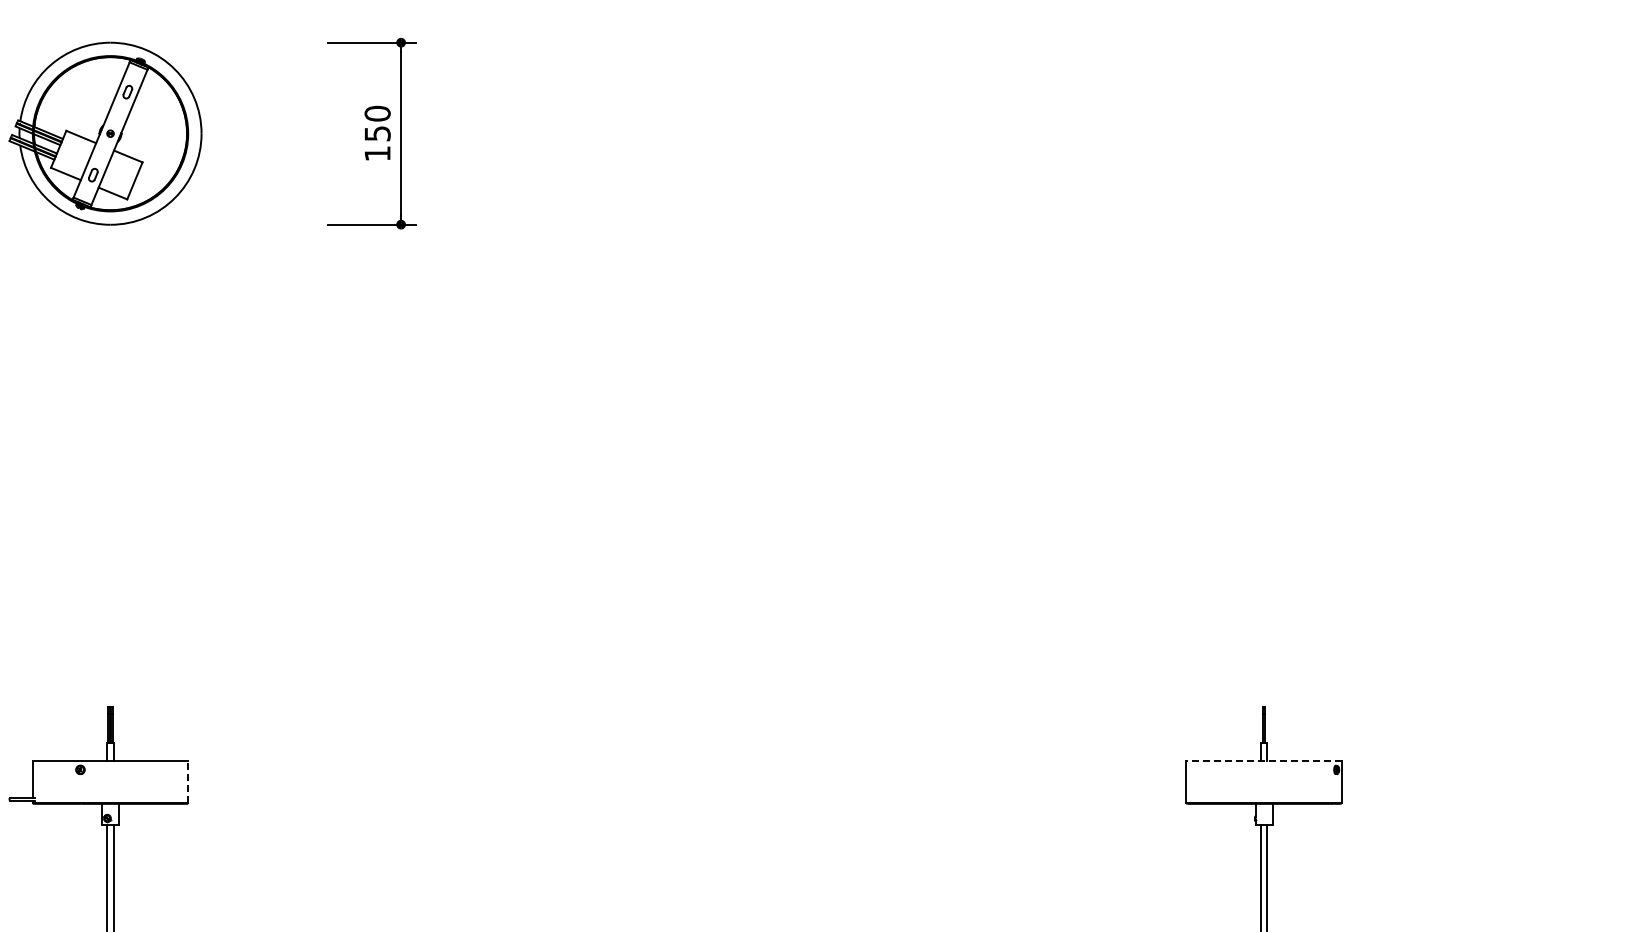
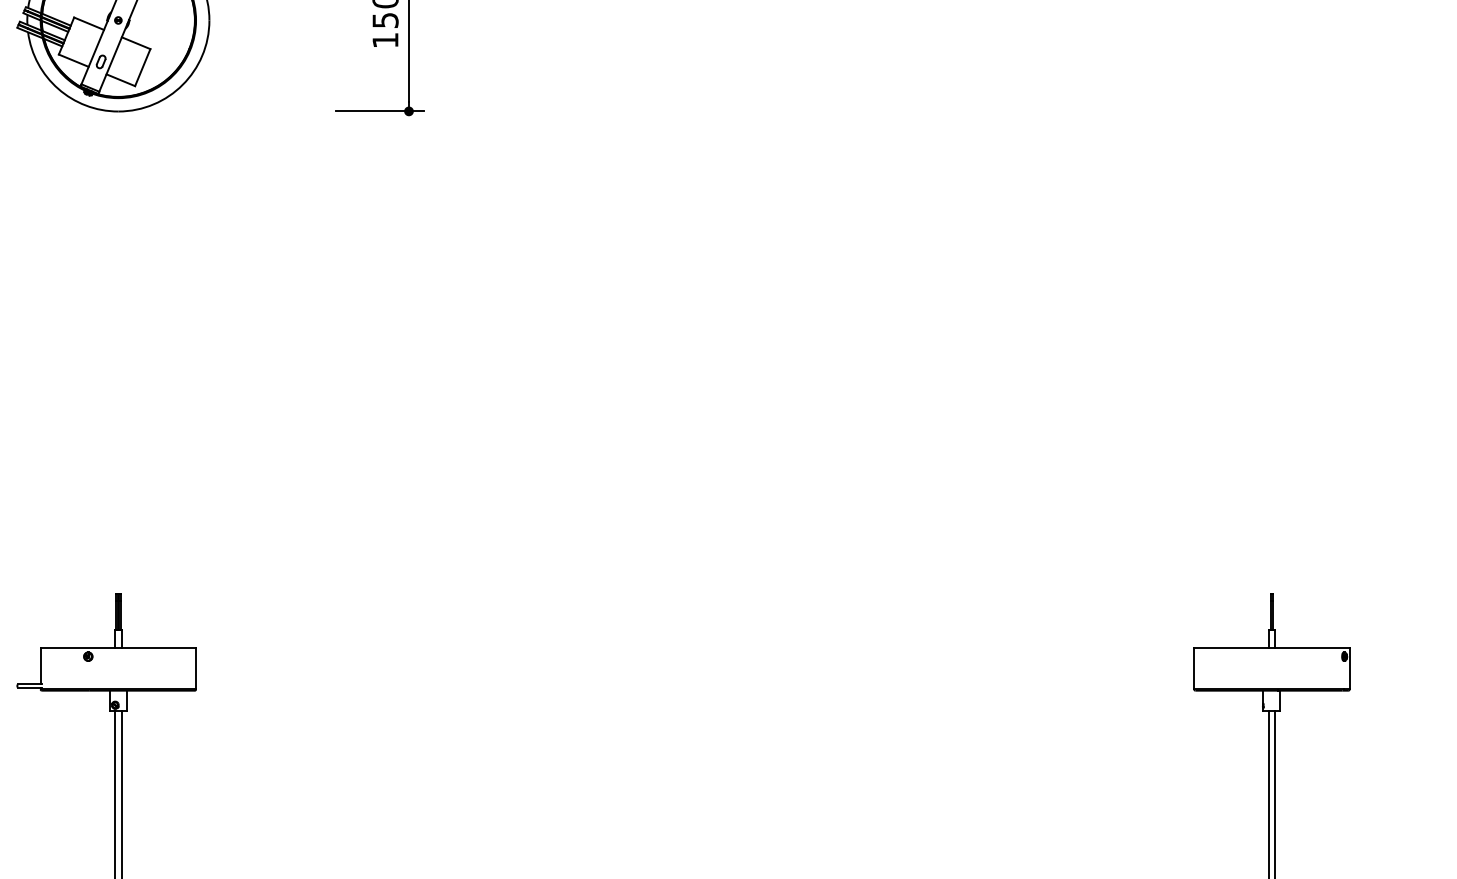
line: (1264, 761) -> (1272, 648), dashed -> solid
line: (188, 782) -> (196, 669), dashed -> solid

